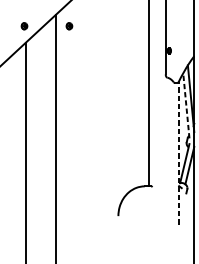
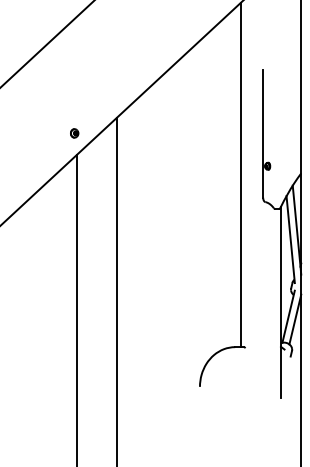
part: (69, 26) -> (134, 133), removed
line: (186, 105) -> (290, 239), dashed -> solid
line: (179, 152) -> (281, 302), dashed -> solid

